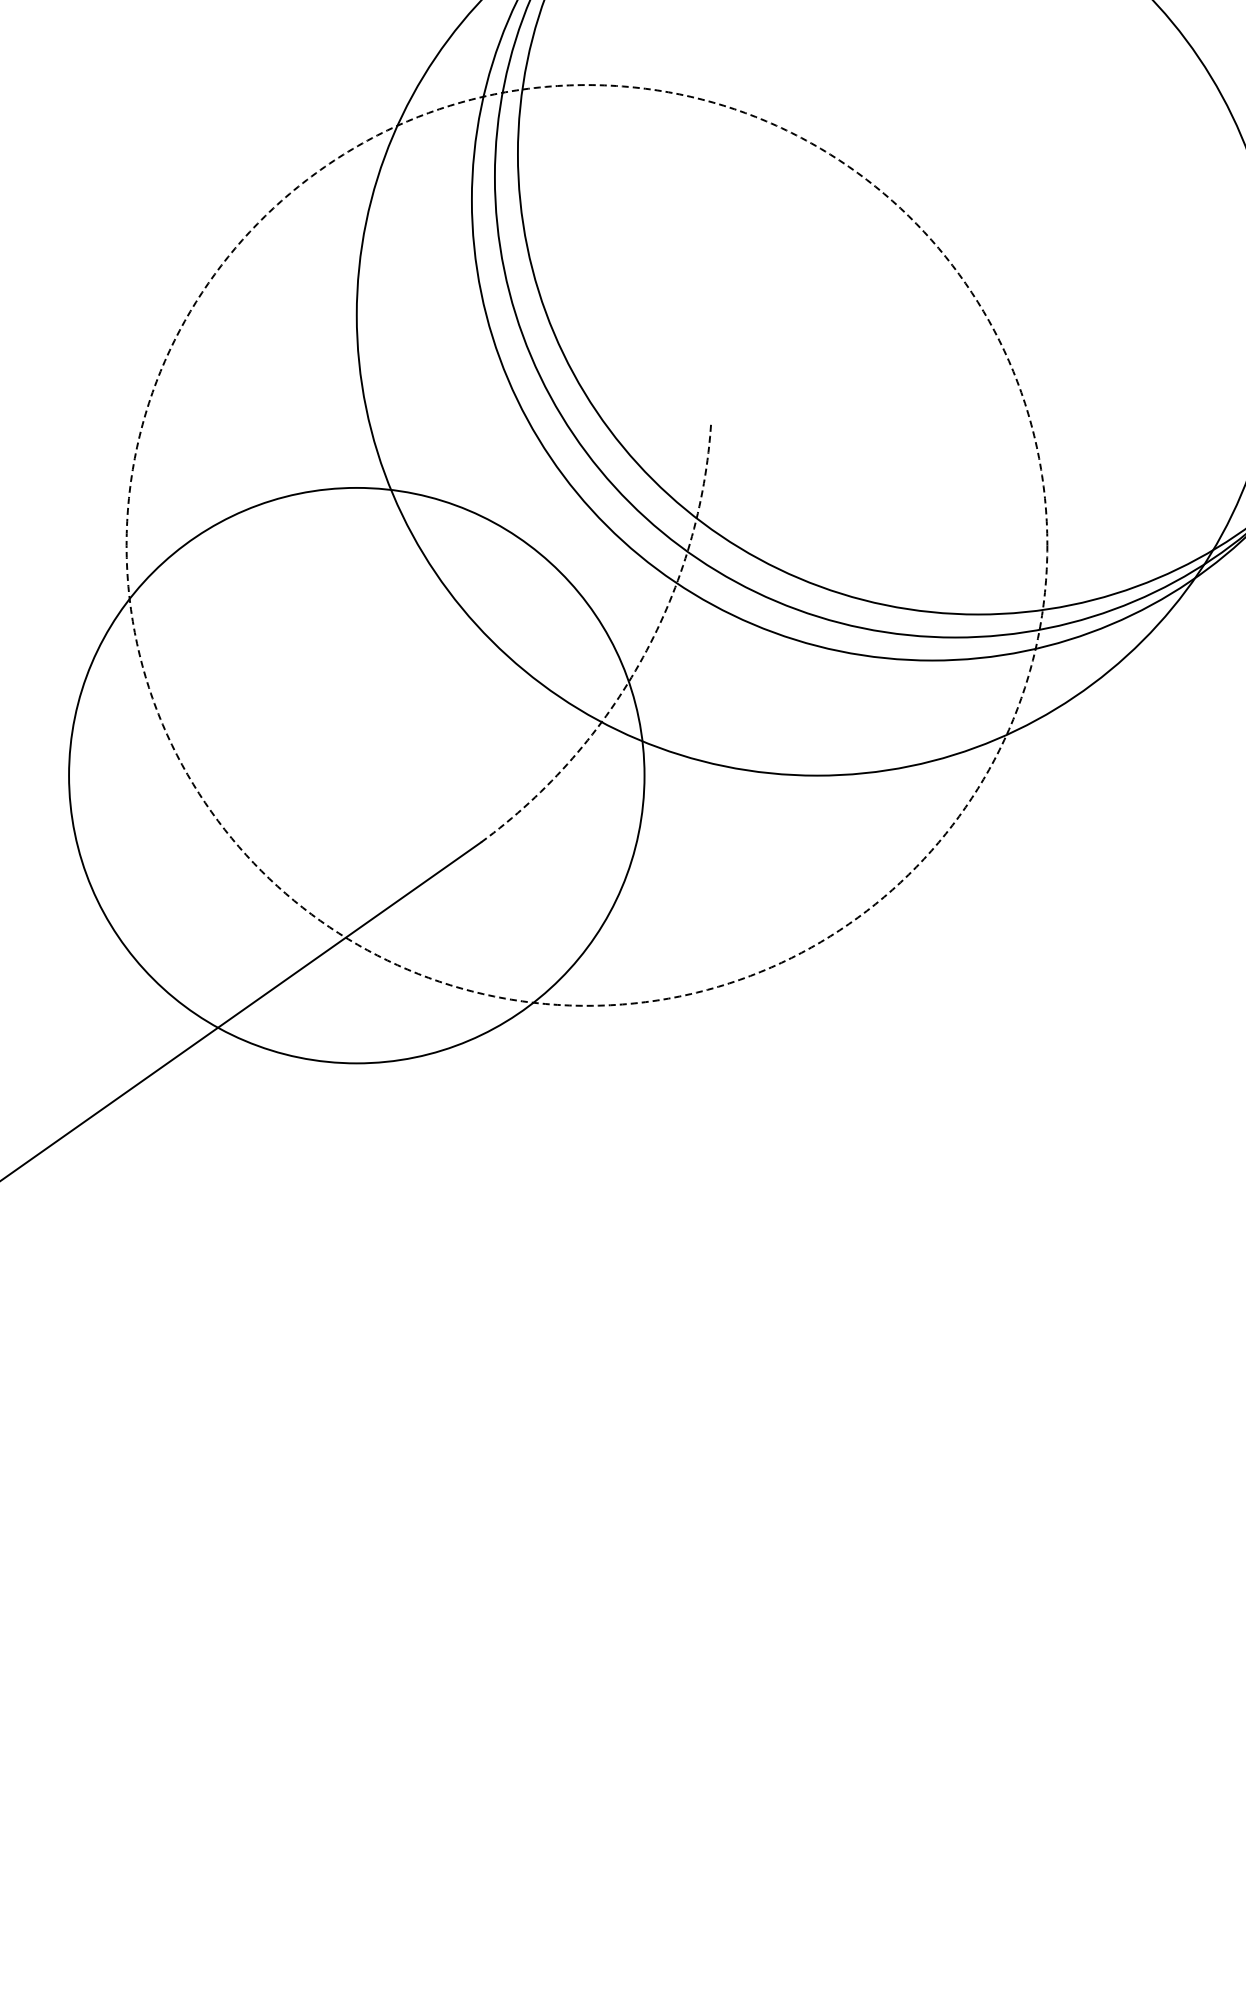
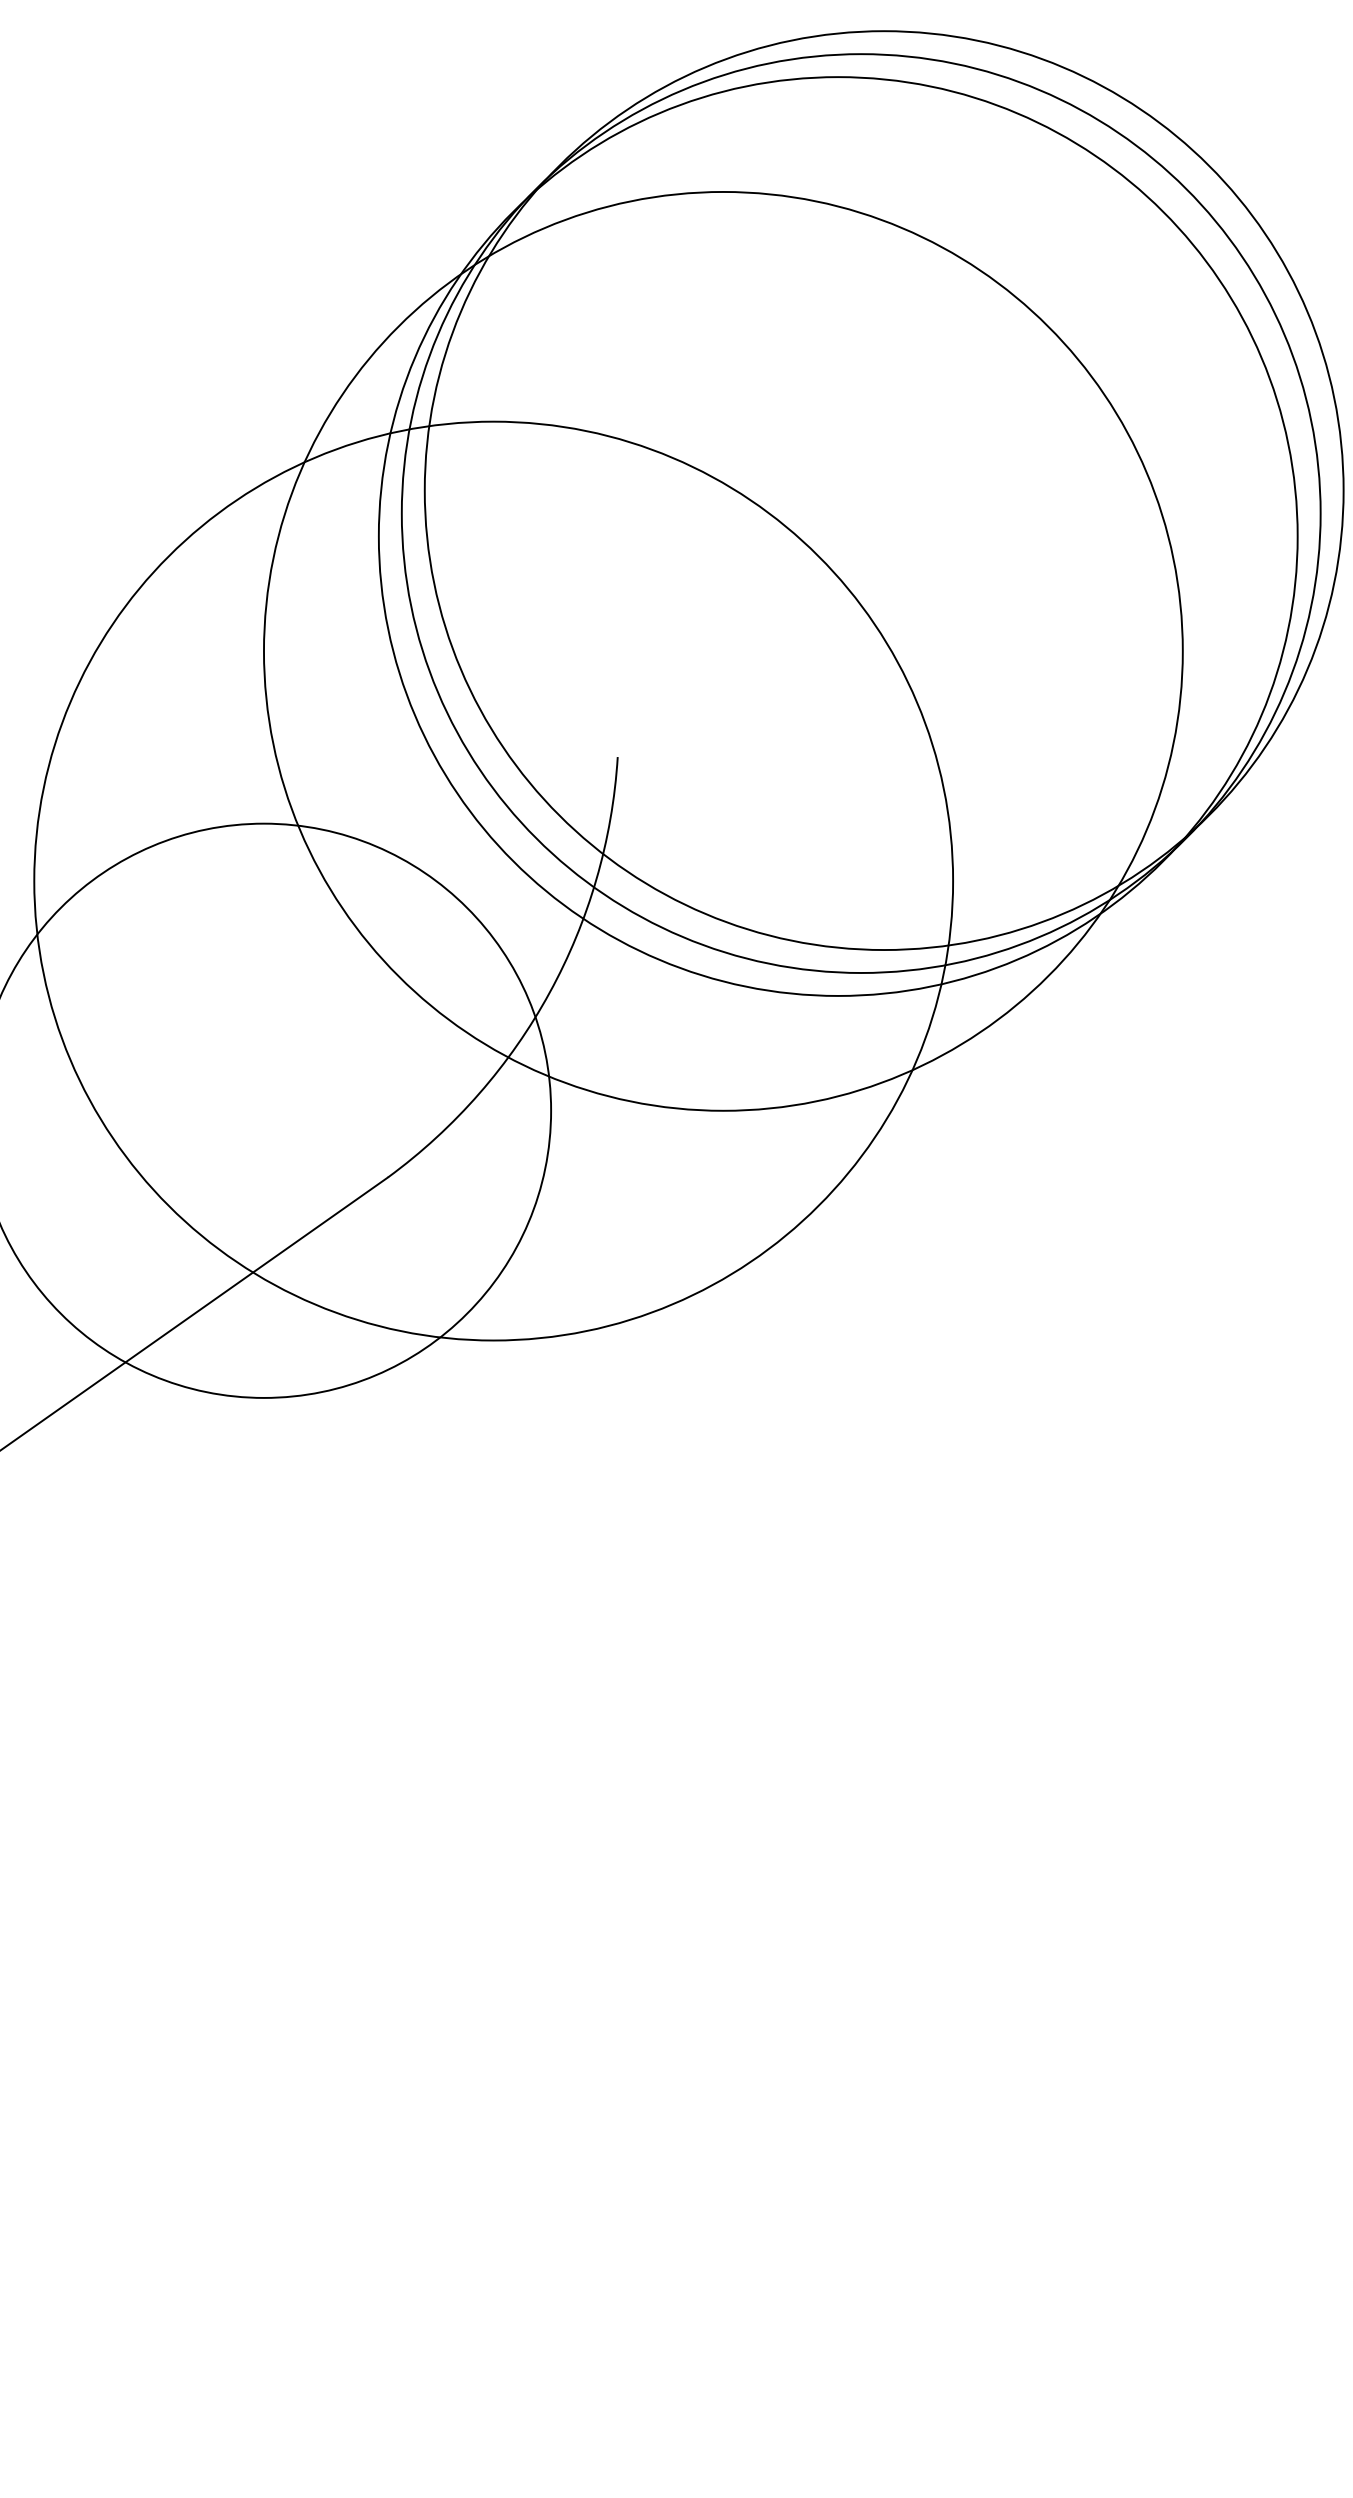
circle: (586, 544) -> (493, 880), dashed -> solid
arc: (642, 657) -> (549, 992), dashed -> solid

